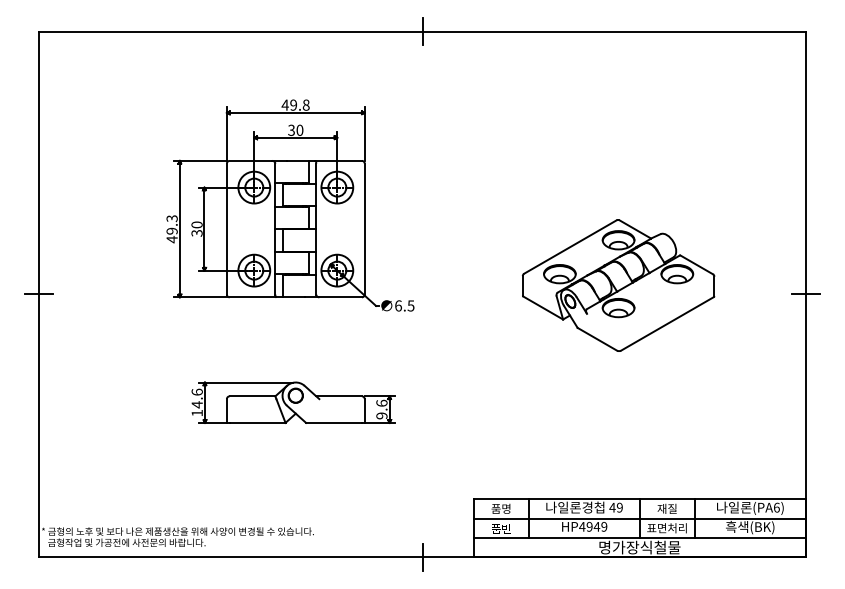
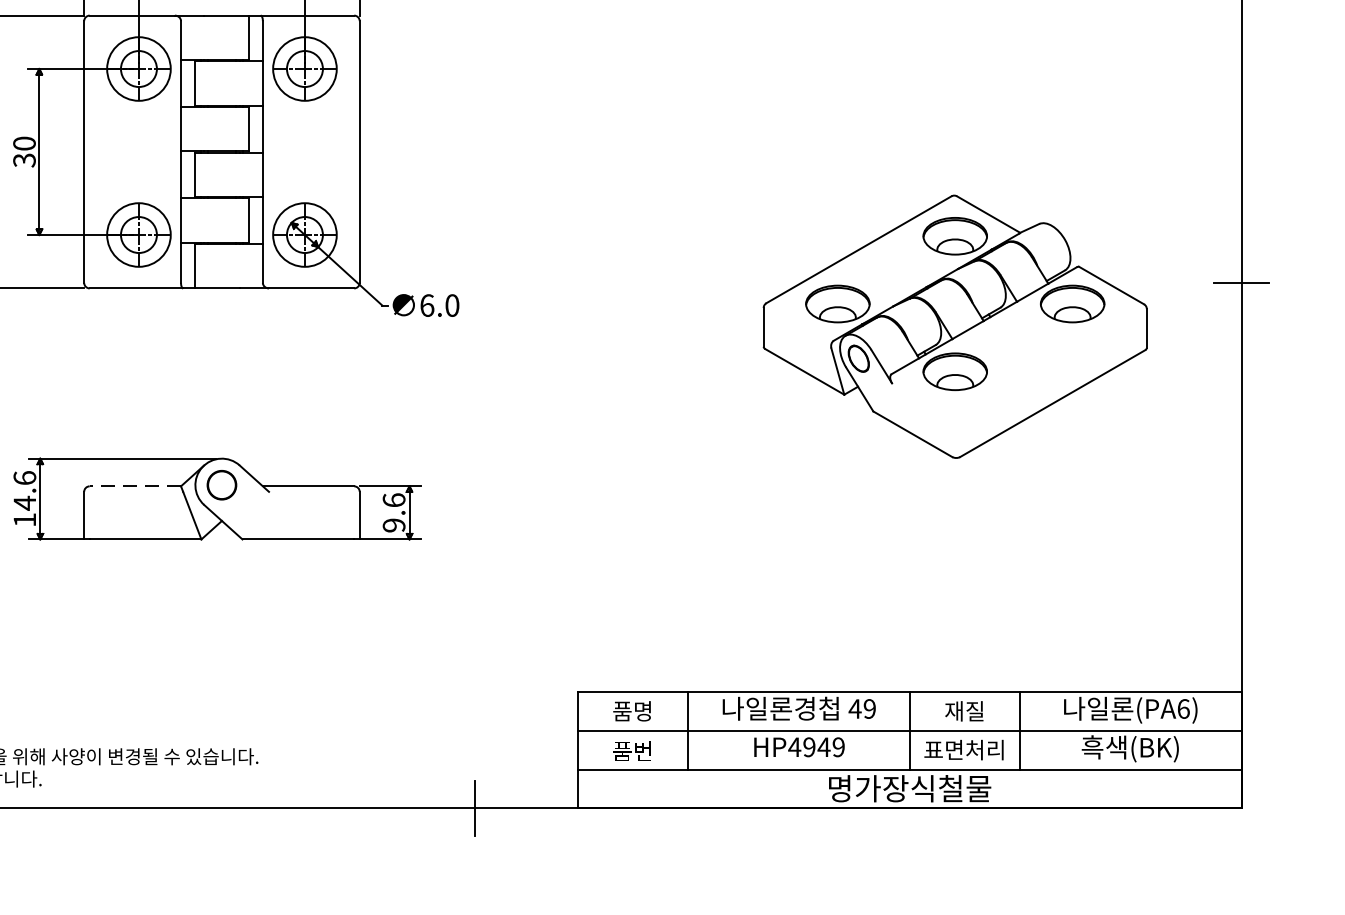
part: (618, 285) -> (955, 326), moved
text: (410, 305) -> (451, 304), 6.5 -> 6.0
line: (252, 396) -> (135, 486), solid -> dashed

